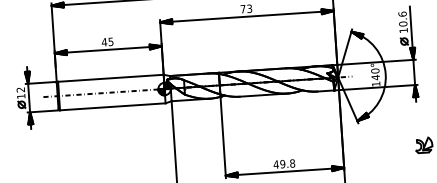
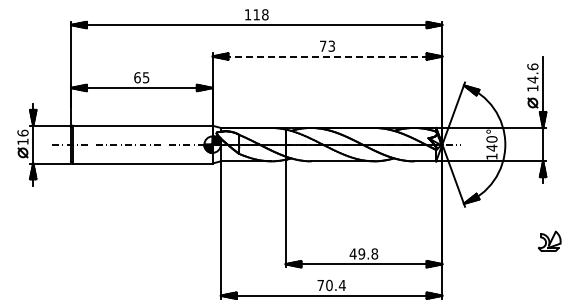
line: (246, 16) -> (327, 56), solid -> dashed
text: (402, 23) -> (532, 79), 10.6 -> 14.6
text: (103, 42) -> (136, 77), 45 -> 65
text: (20, 89) -> (22, 132), 12 -> 16

